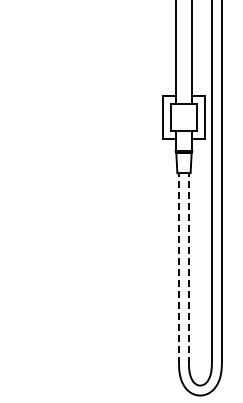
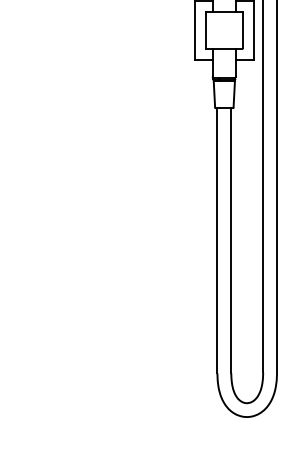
line: (179, 268) -> (218, 240), dashed -> solid
line: (188, 268) -> (230, 240), dashed -> solid

